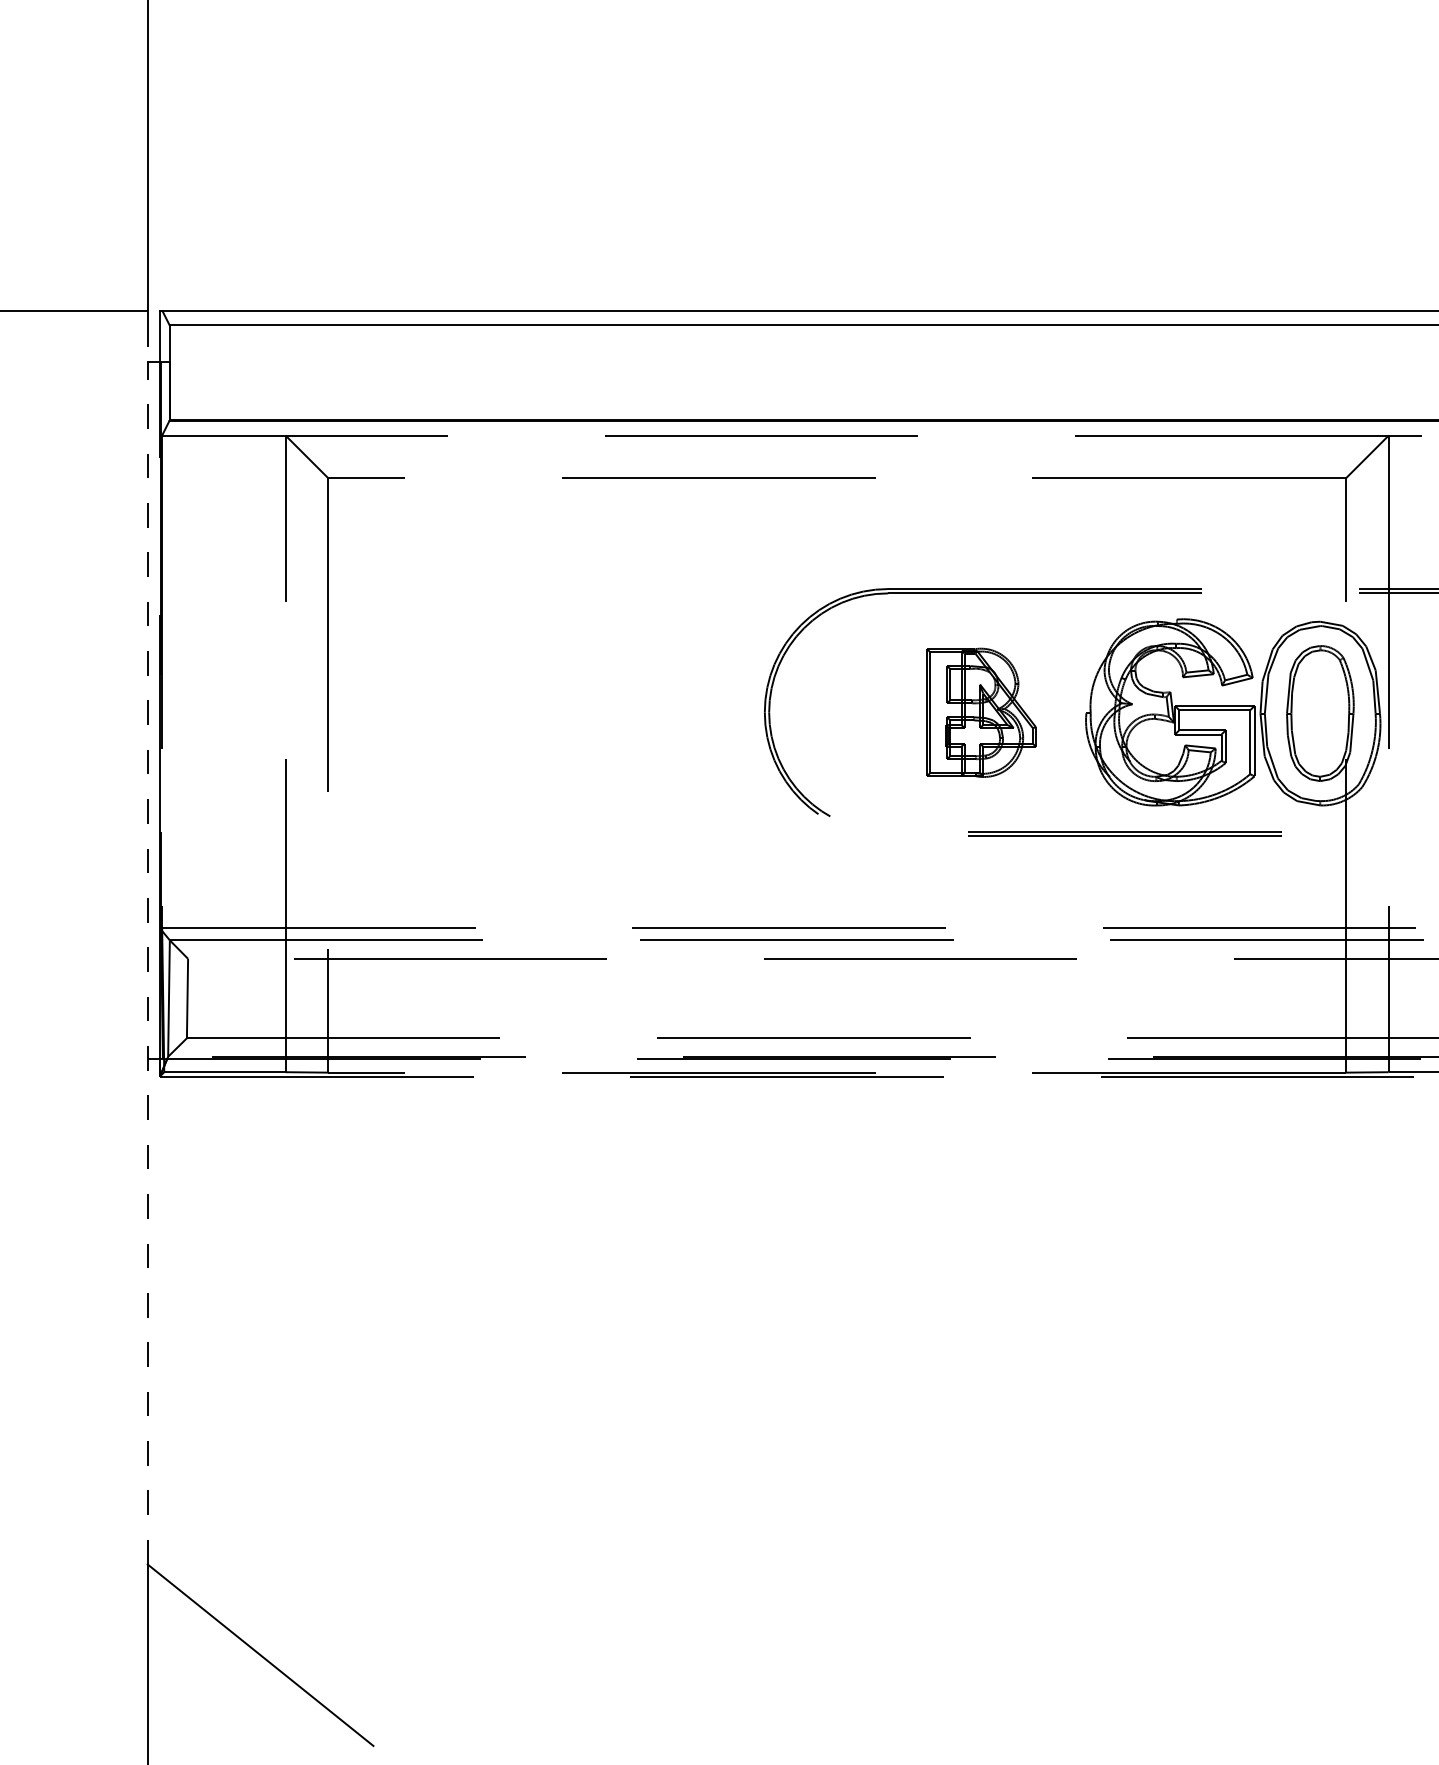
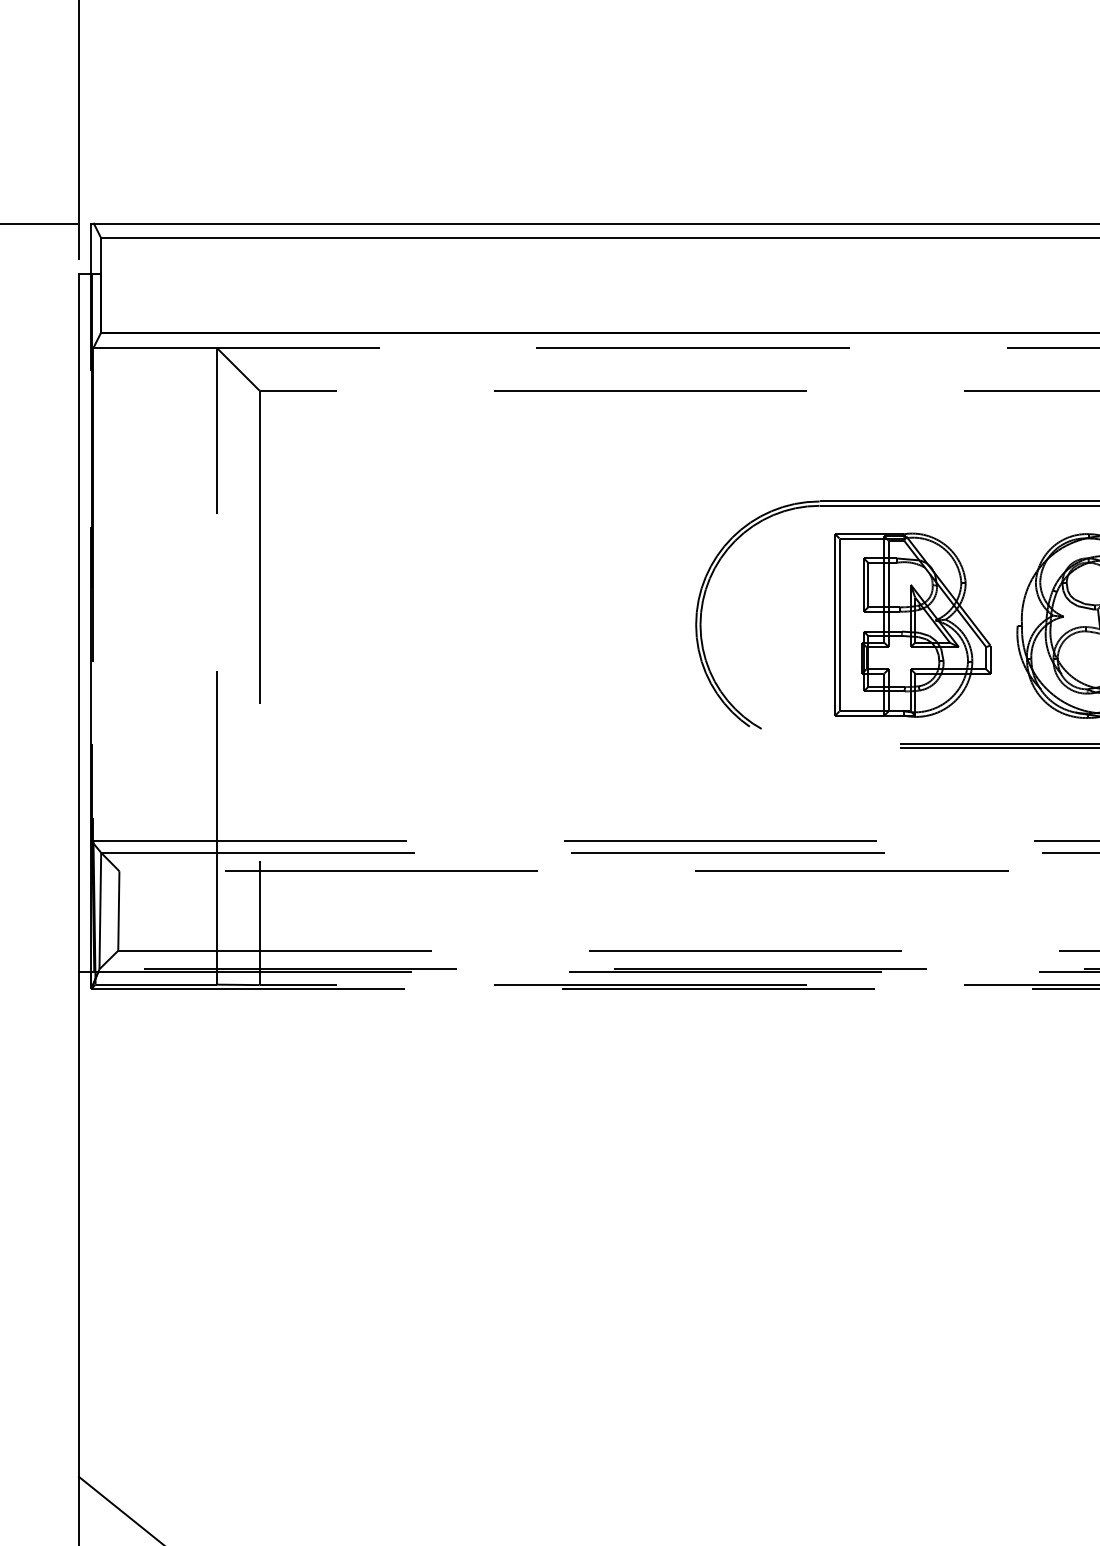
part: (981, 712) -> (912, 624), size x1.43
line: (147, 962) -> (78, 874), dashed -> solid

